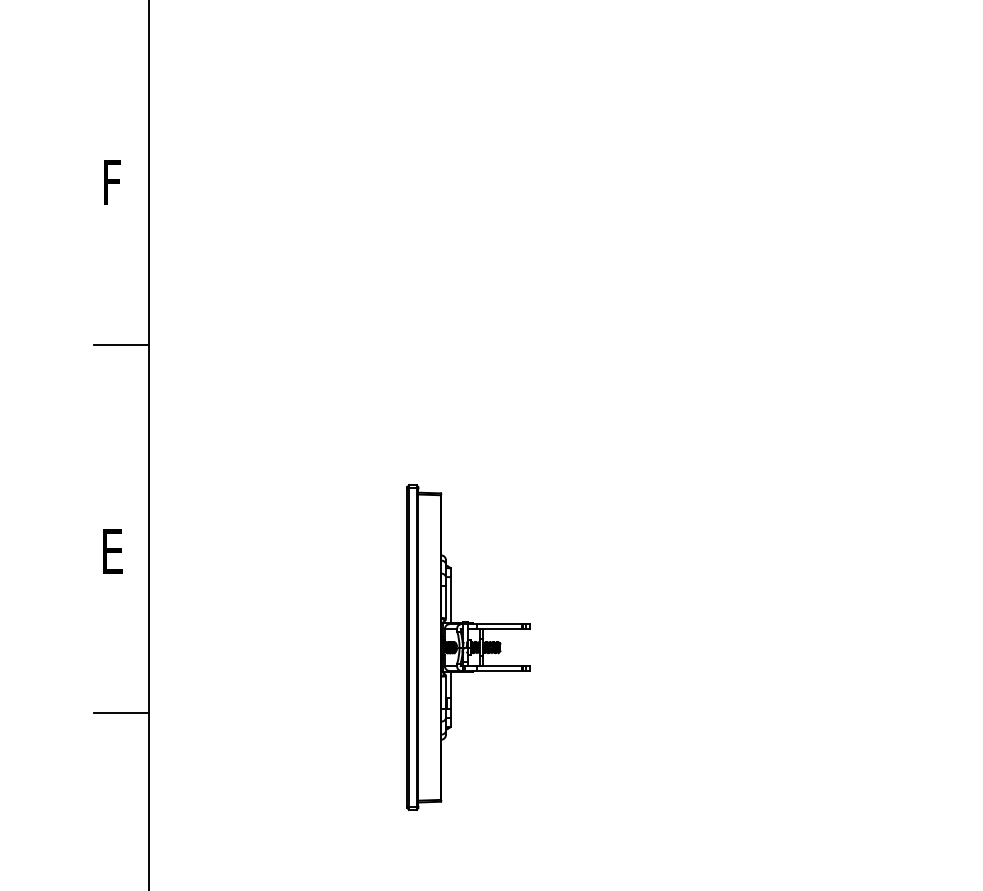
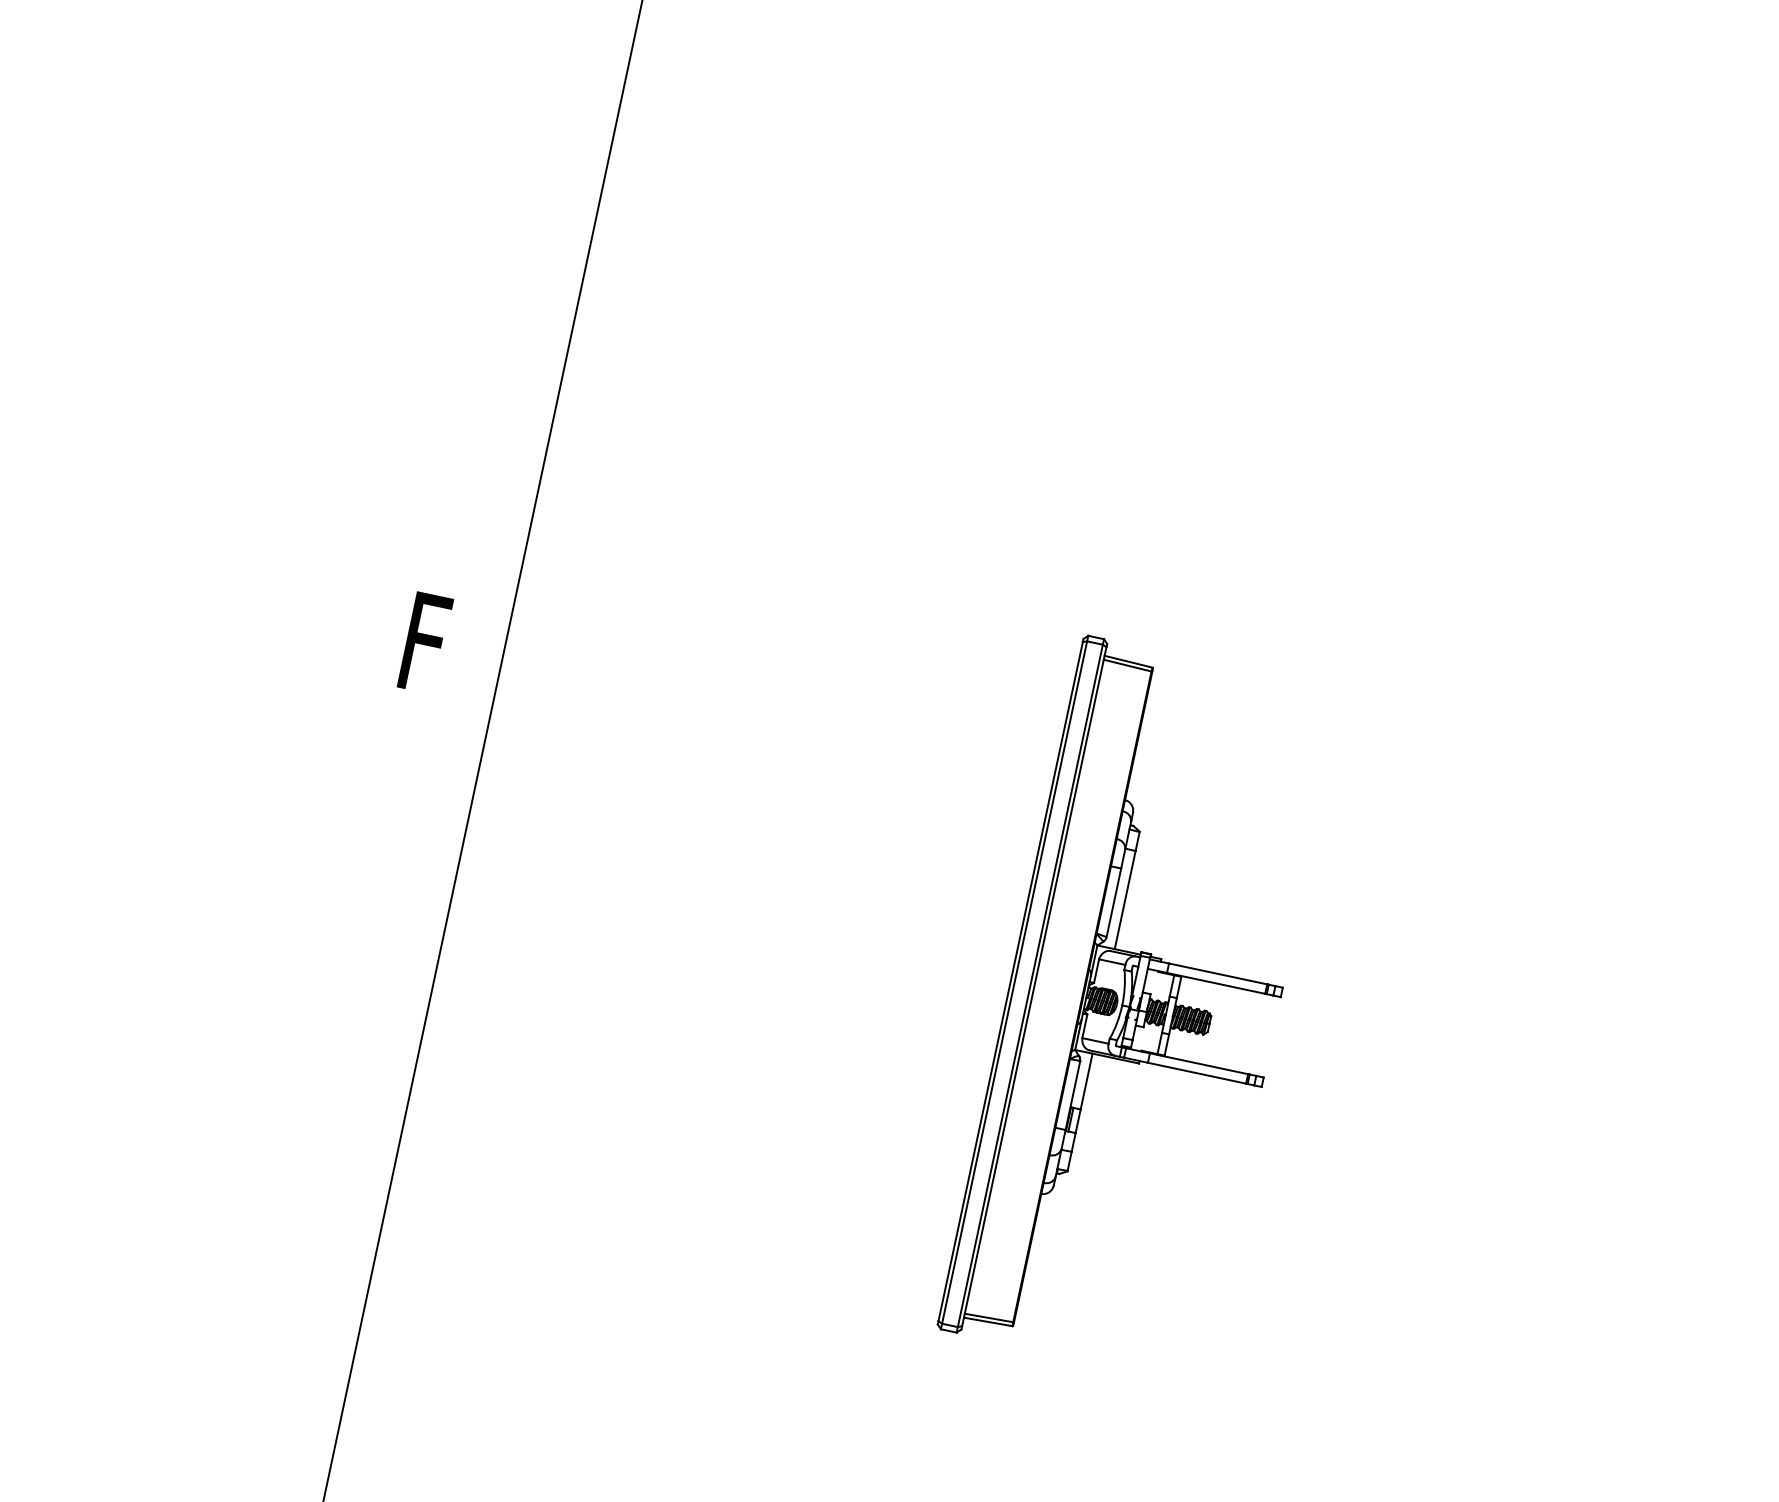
line: (120, 344) -> (535, 203), removed
text: (112, 551) -> (424, 642), E -> F
line: (120, 713) -> (368, 992), removed

